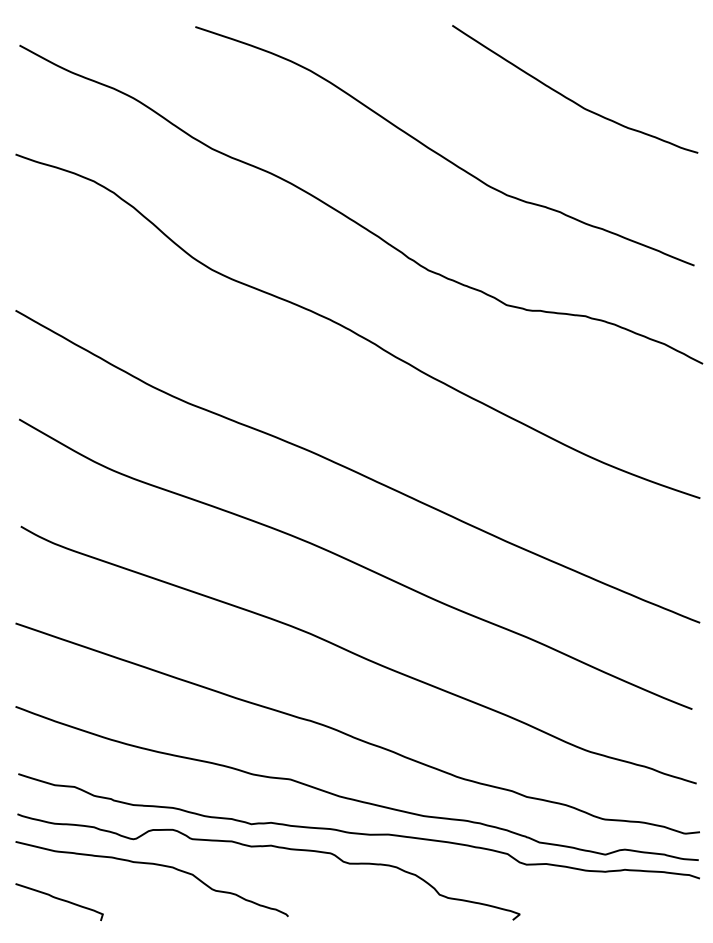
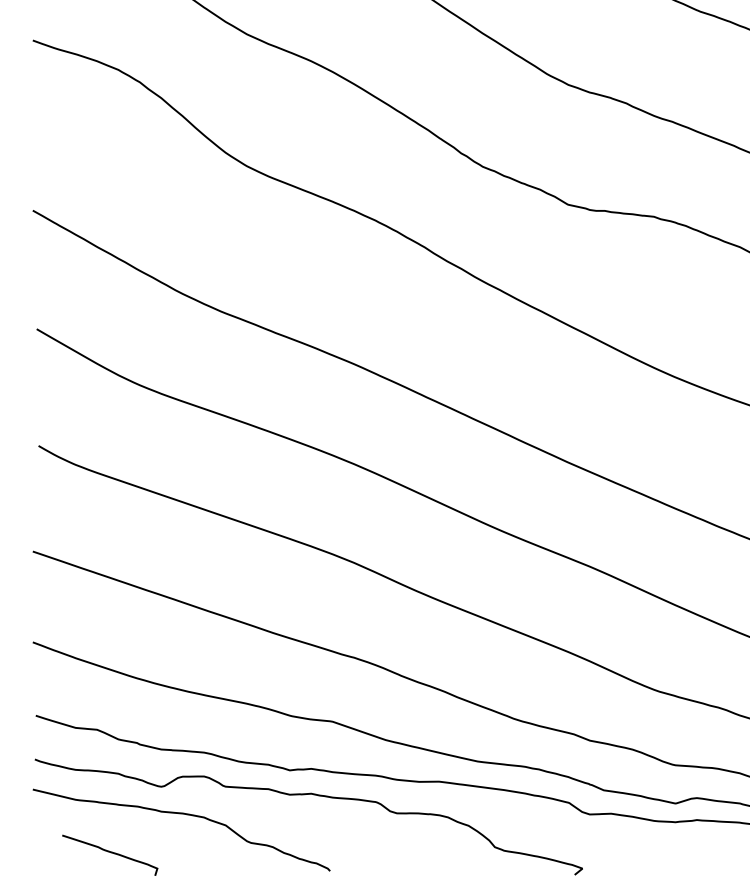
curve: (60, 900) -> (111, 853), moved

